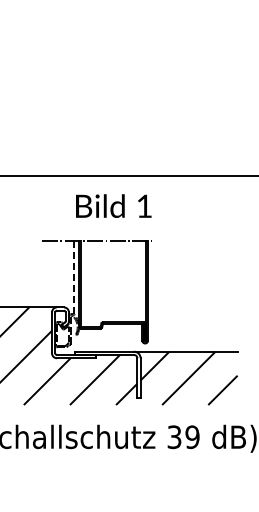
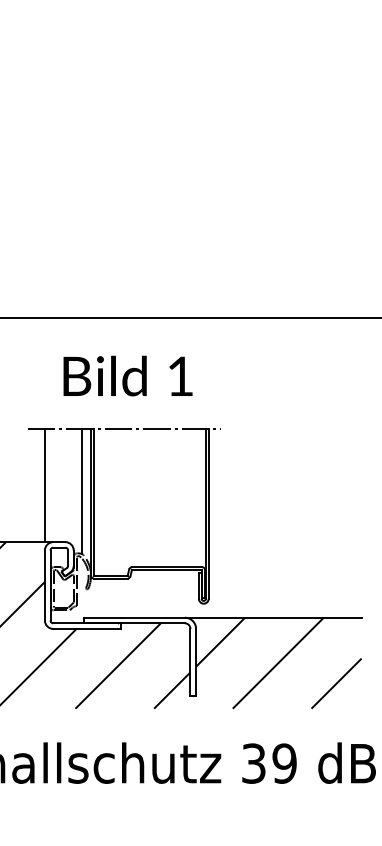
text: (113, 205) -> (127, 375), moved
line: (52, 273) -> (45, 484), added
line: (73, 277) -> (81, 491), dashed -> solid

